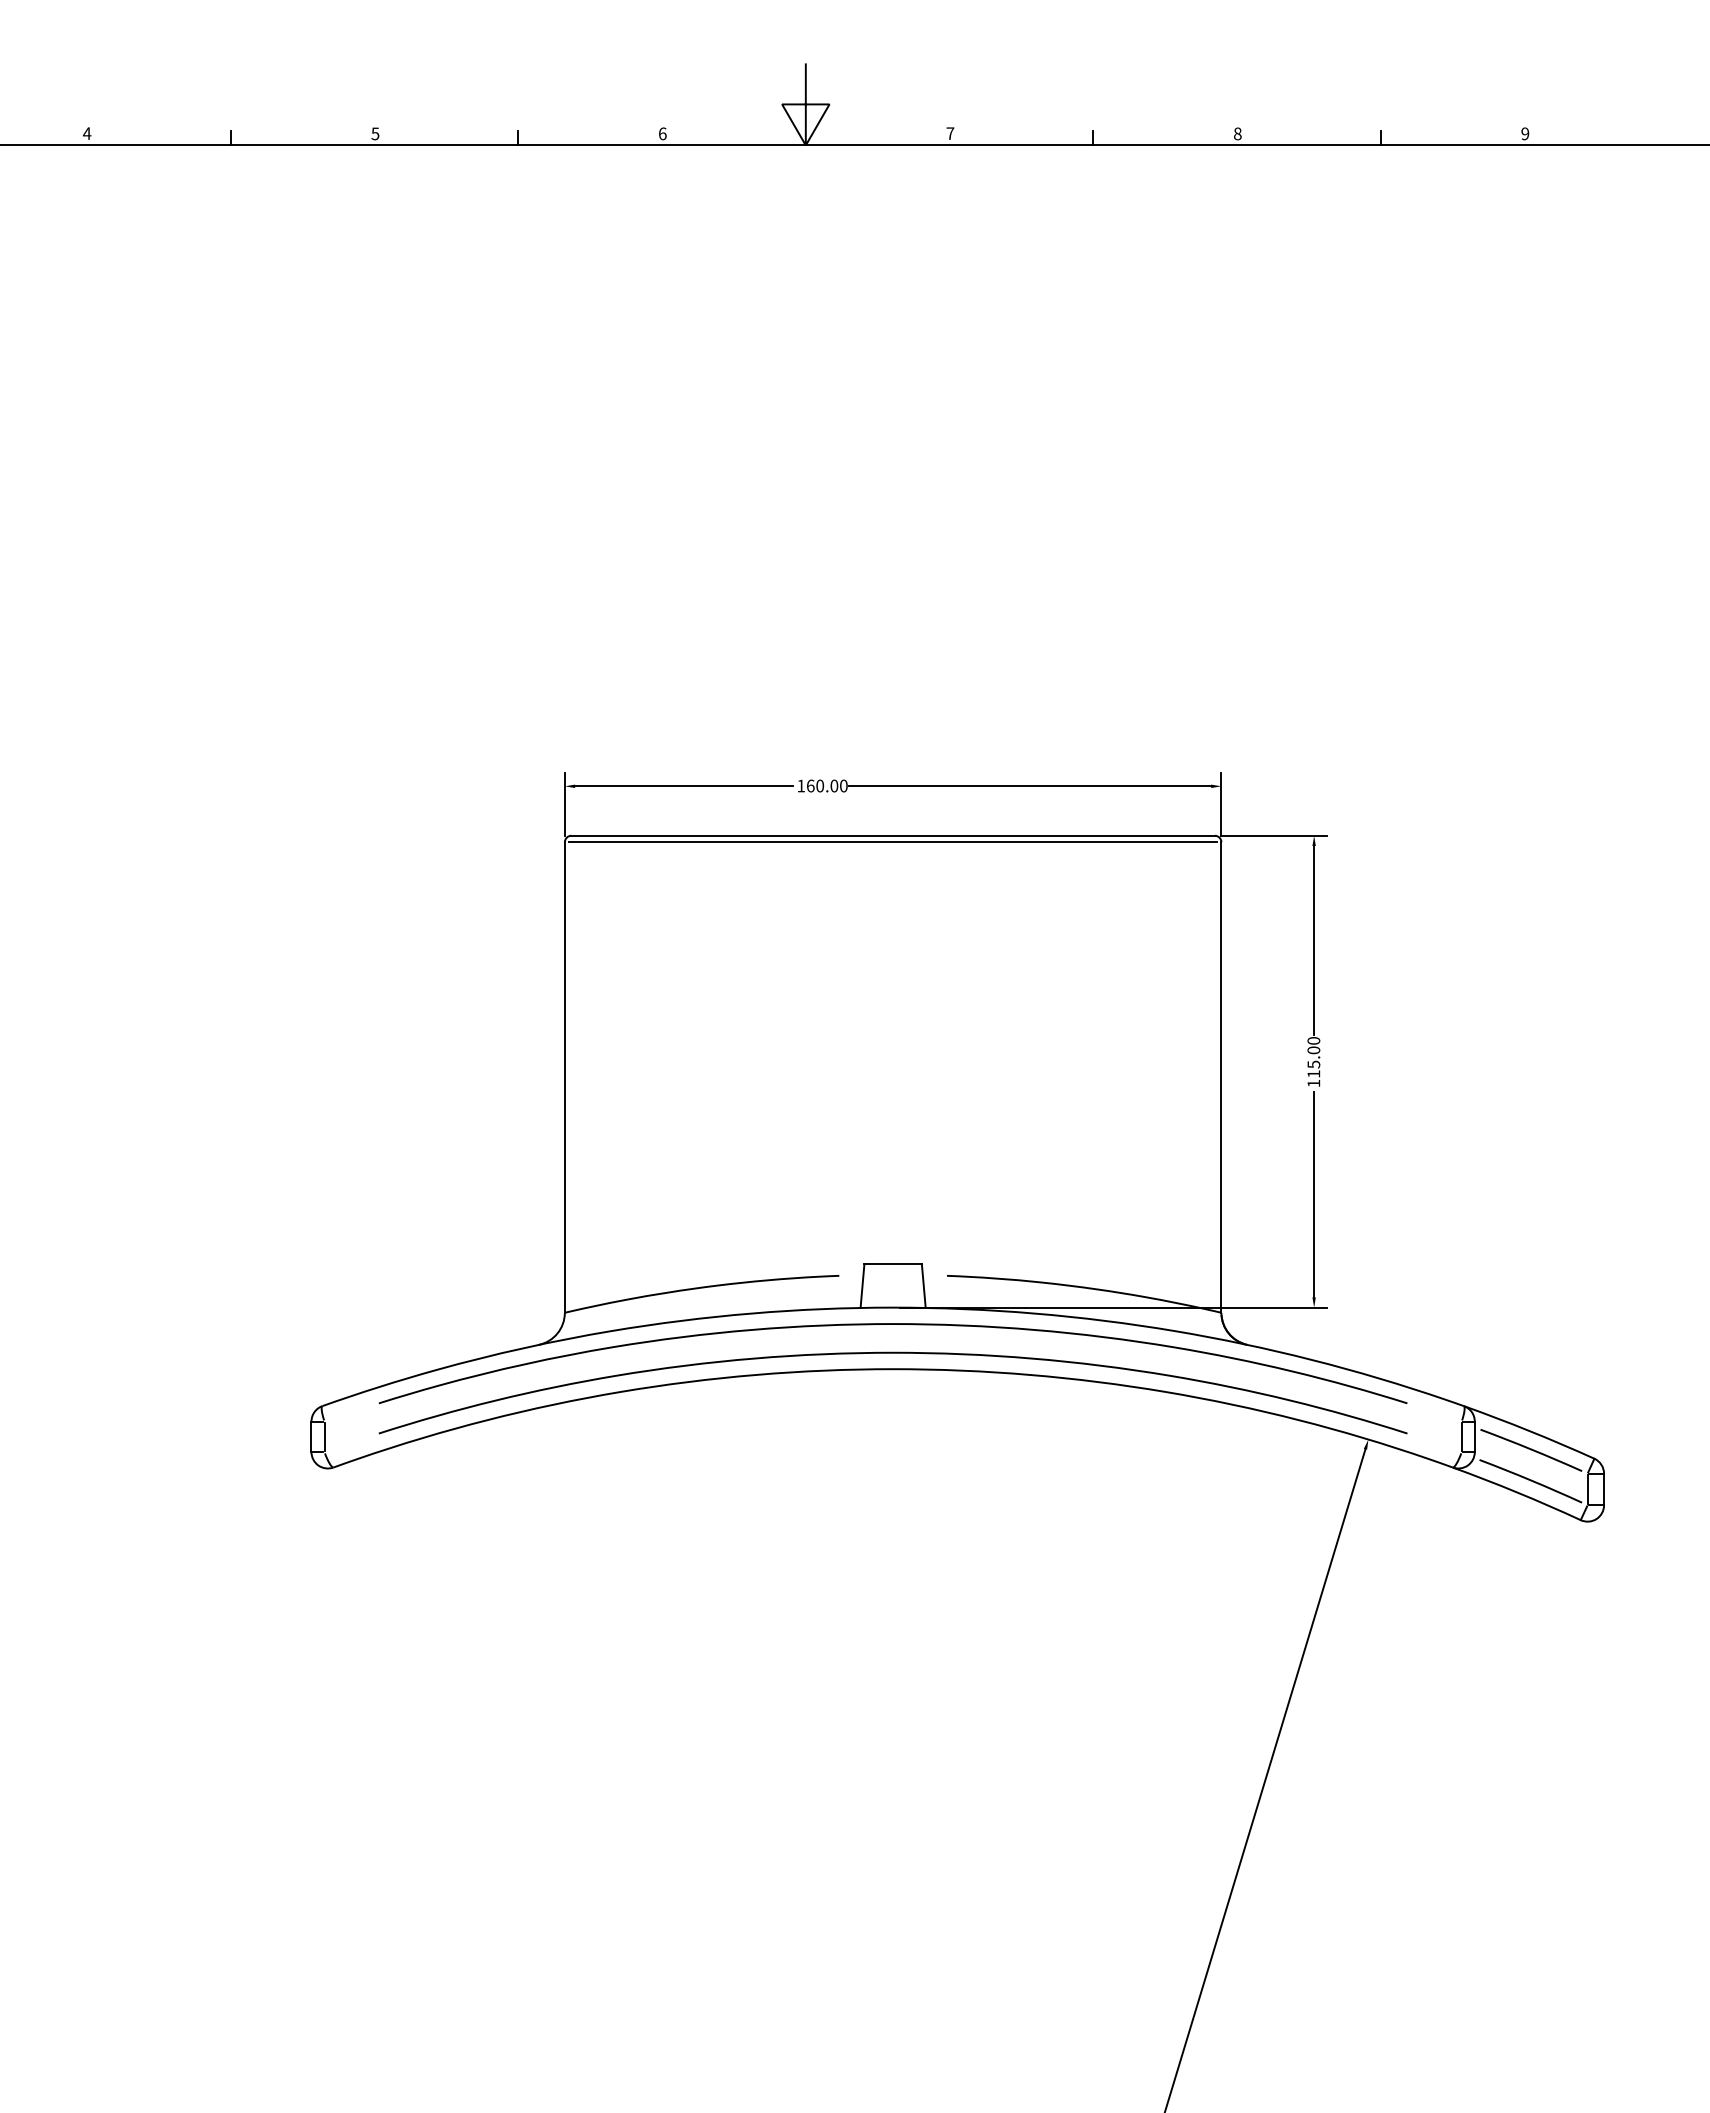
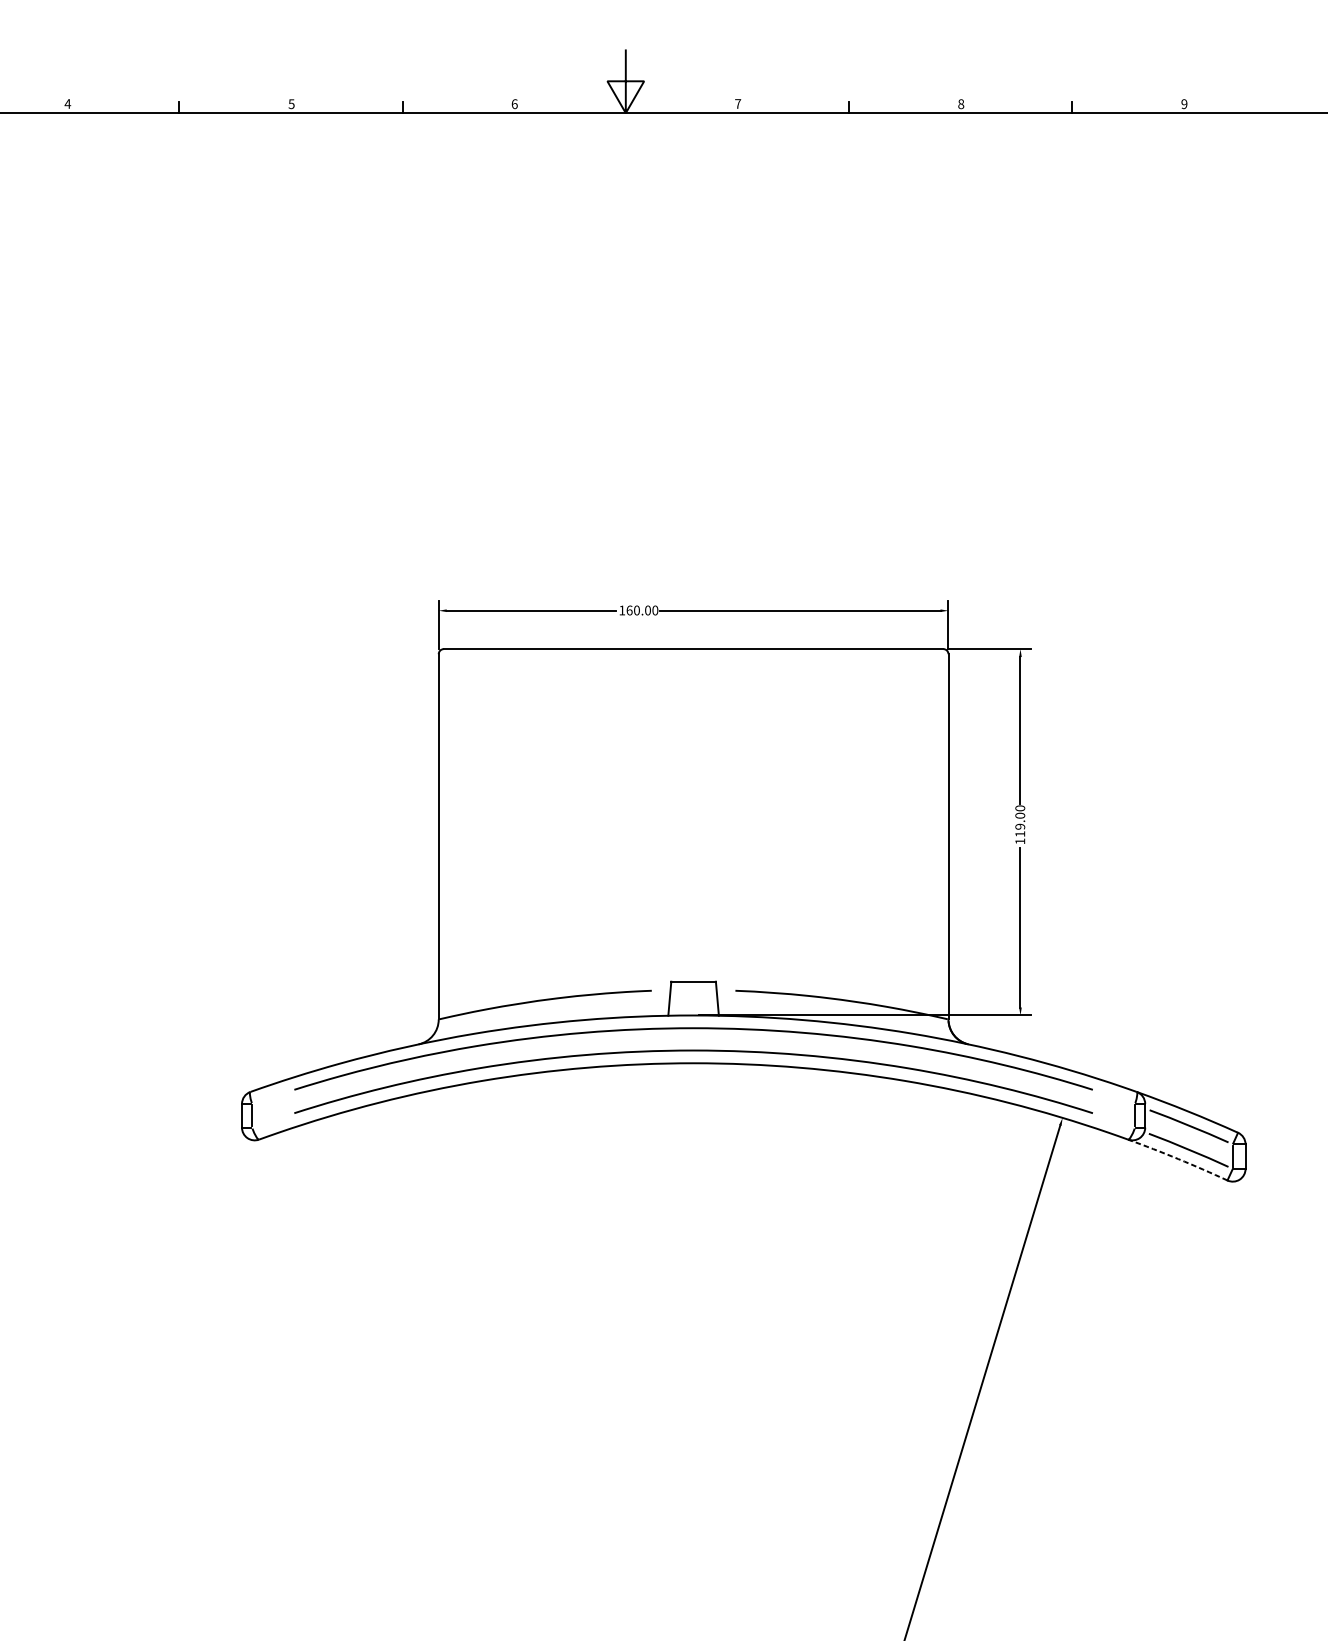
line: (892, 842) -> (693, 654), removed
text: (1313, 1064) -> (1019, 826), 115.00 -> 119.00
arc: (1517, 1492) -> (1178, 1159), solid -> dashed

